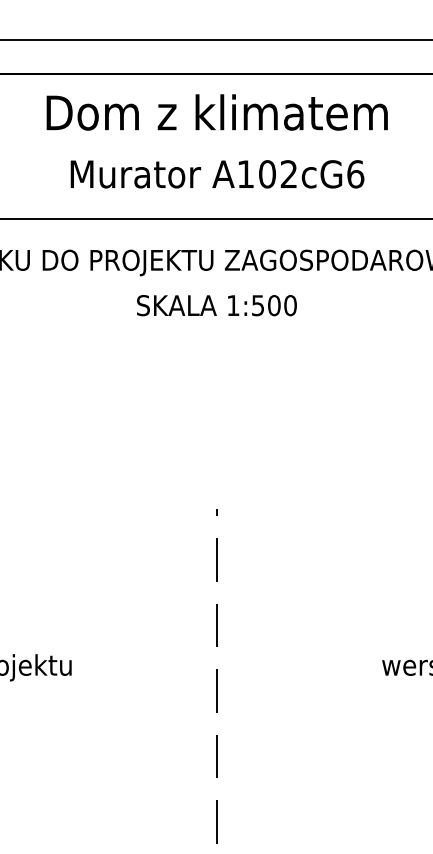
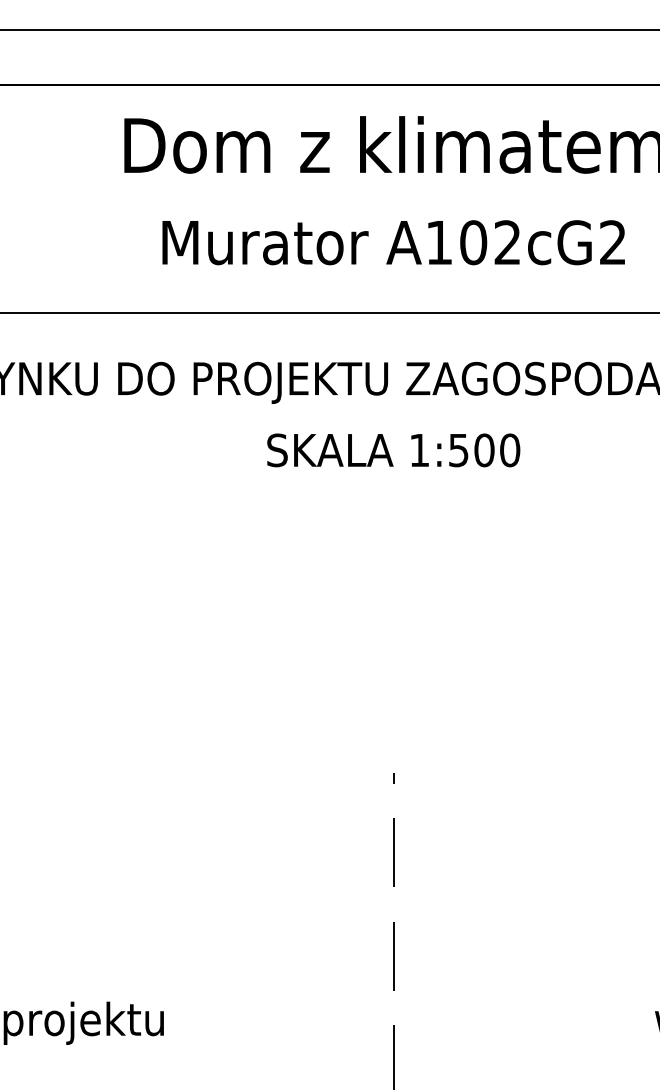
text: (355, 174) -> (612, 242), A102cG6 -> A102cG2

